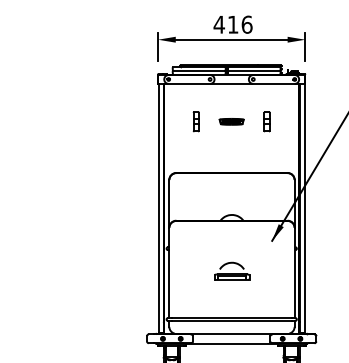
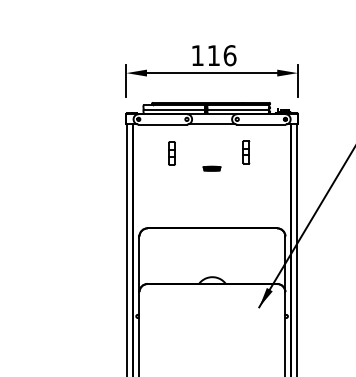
text: (218, 24) -> (196, 55), 416 -> 116
part: (195, 121) -> (171, 153), moved
part: (231, 121) -> (211, 168), size x0.6
part: (266, 121) -> (245, 152), moved
part: (232, 270) -> (213, 341), removed

